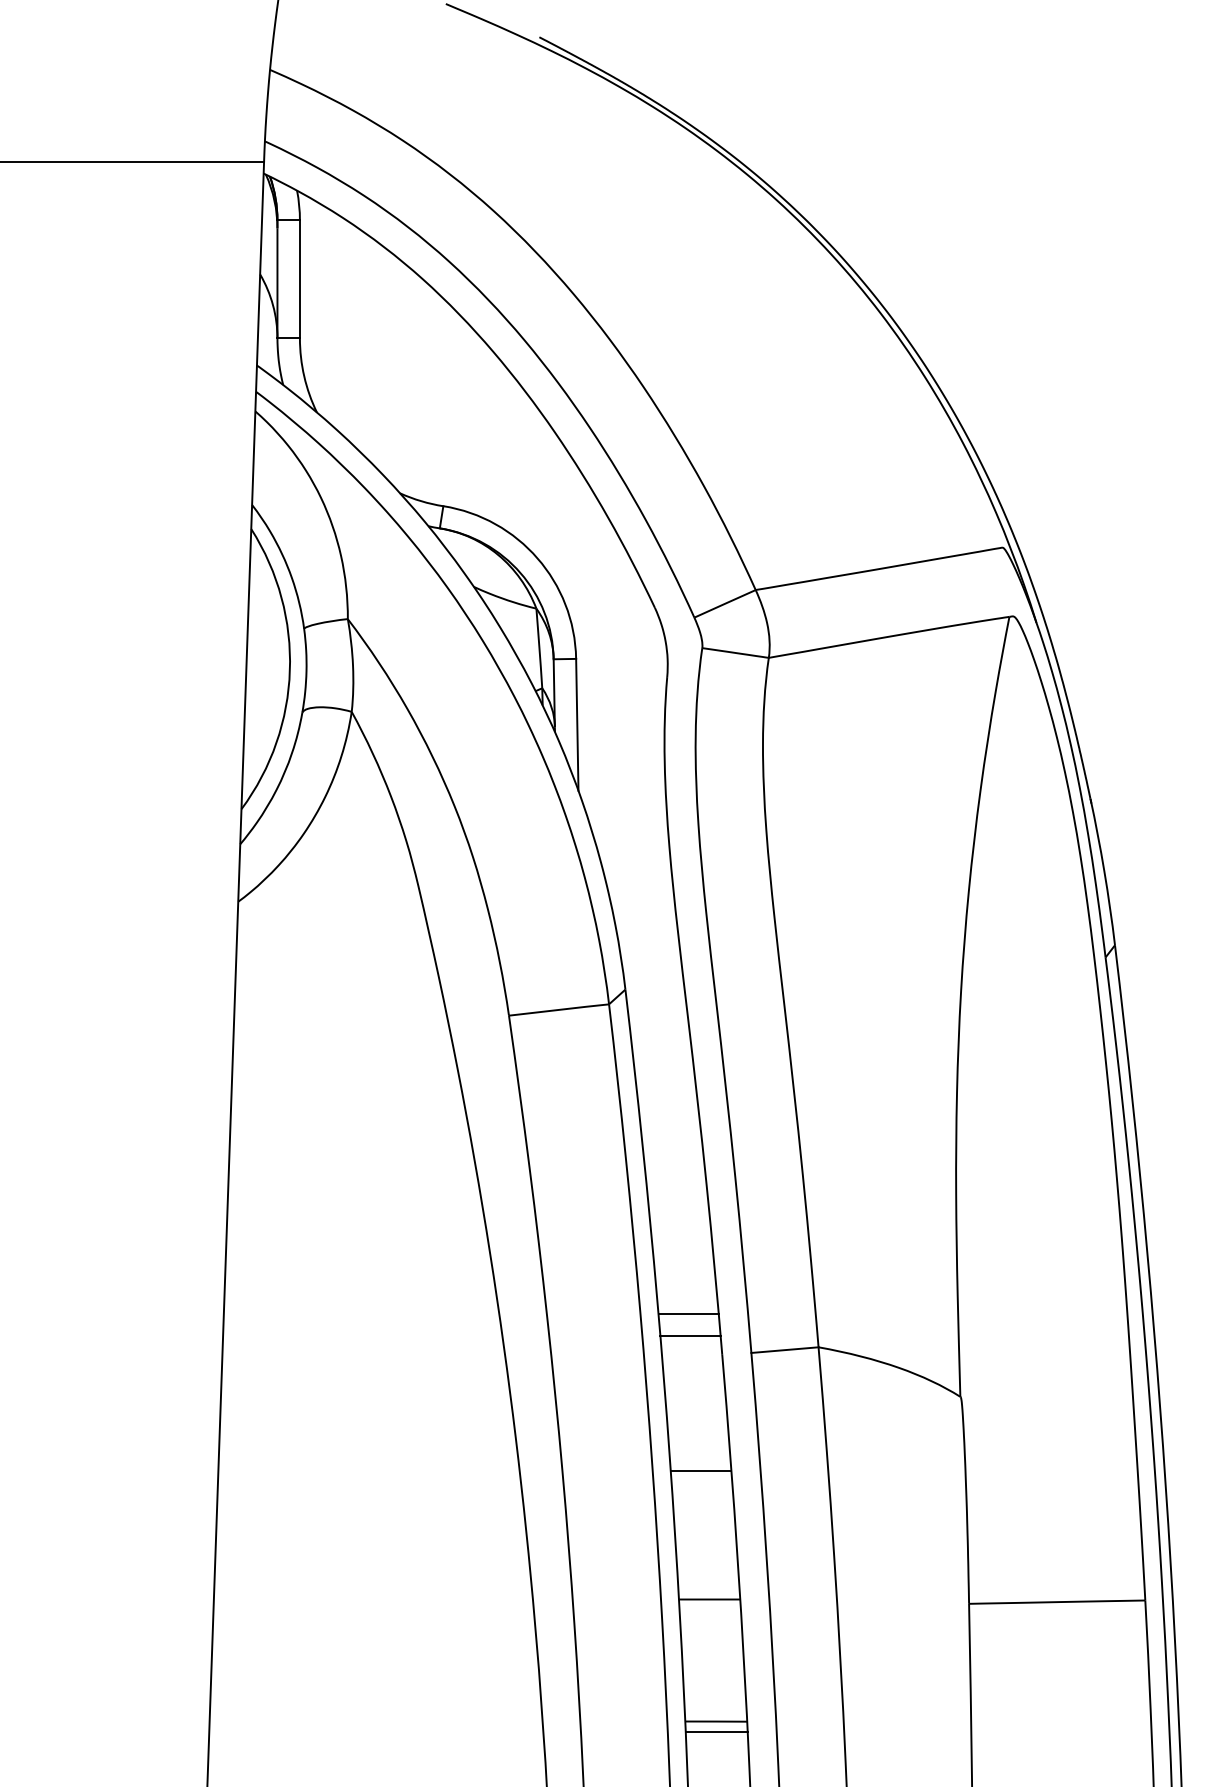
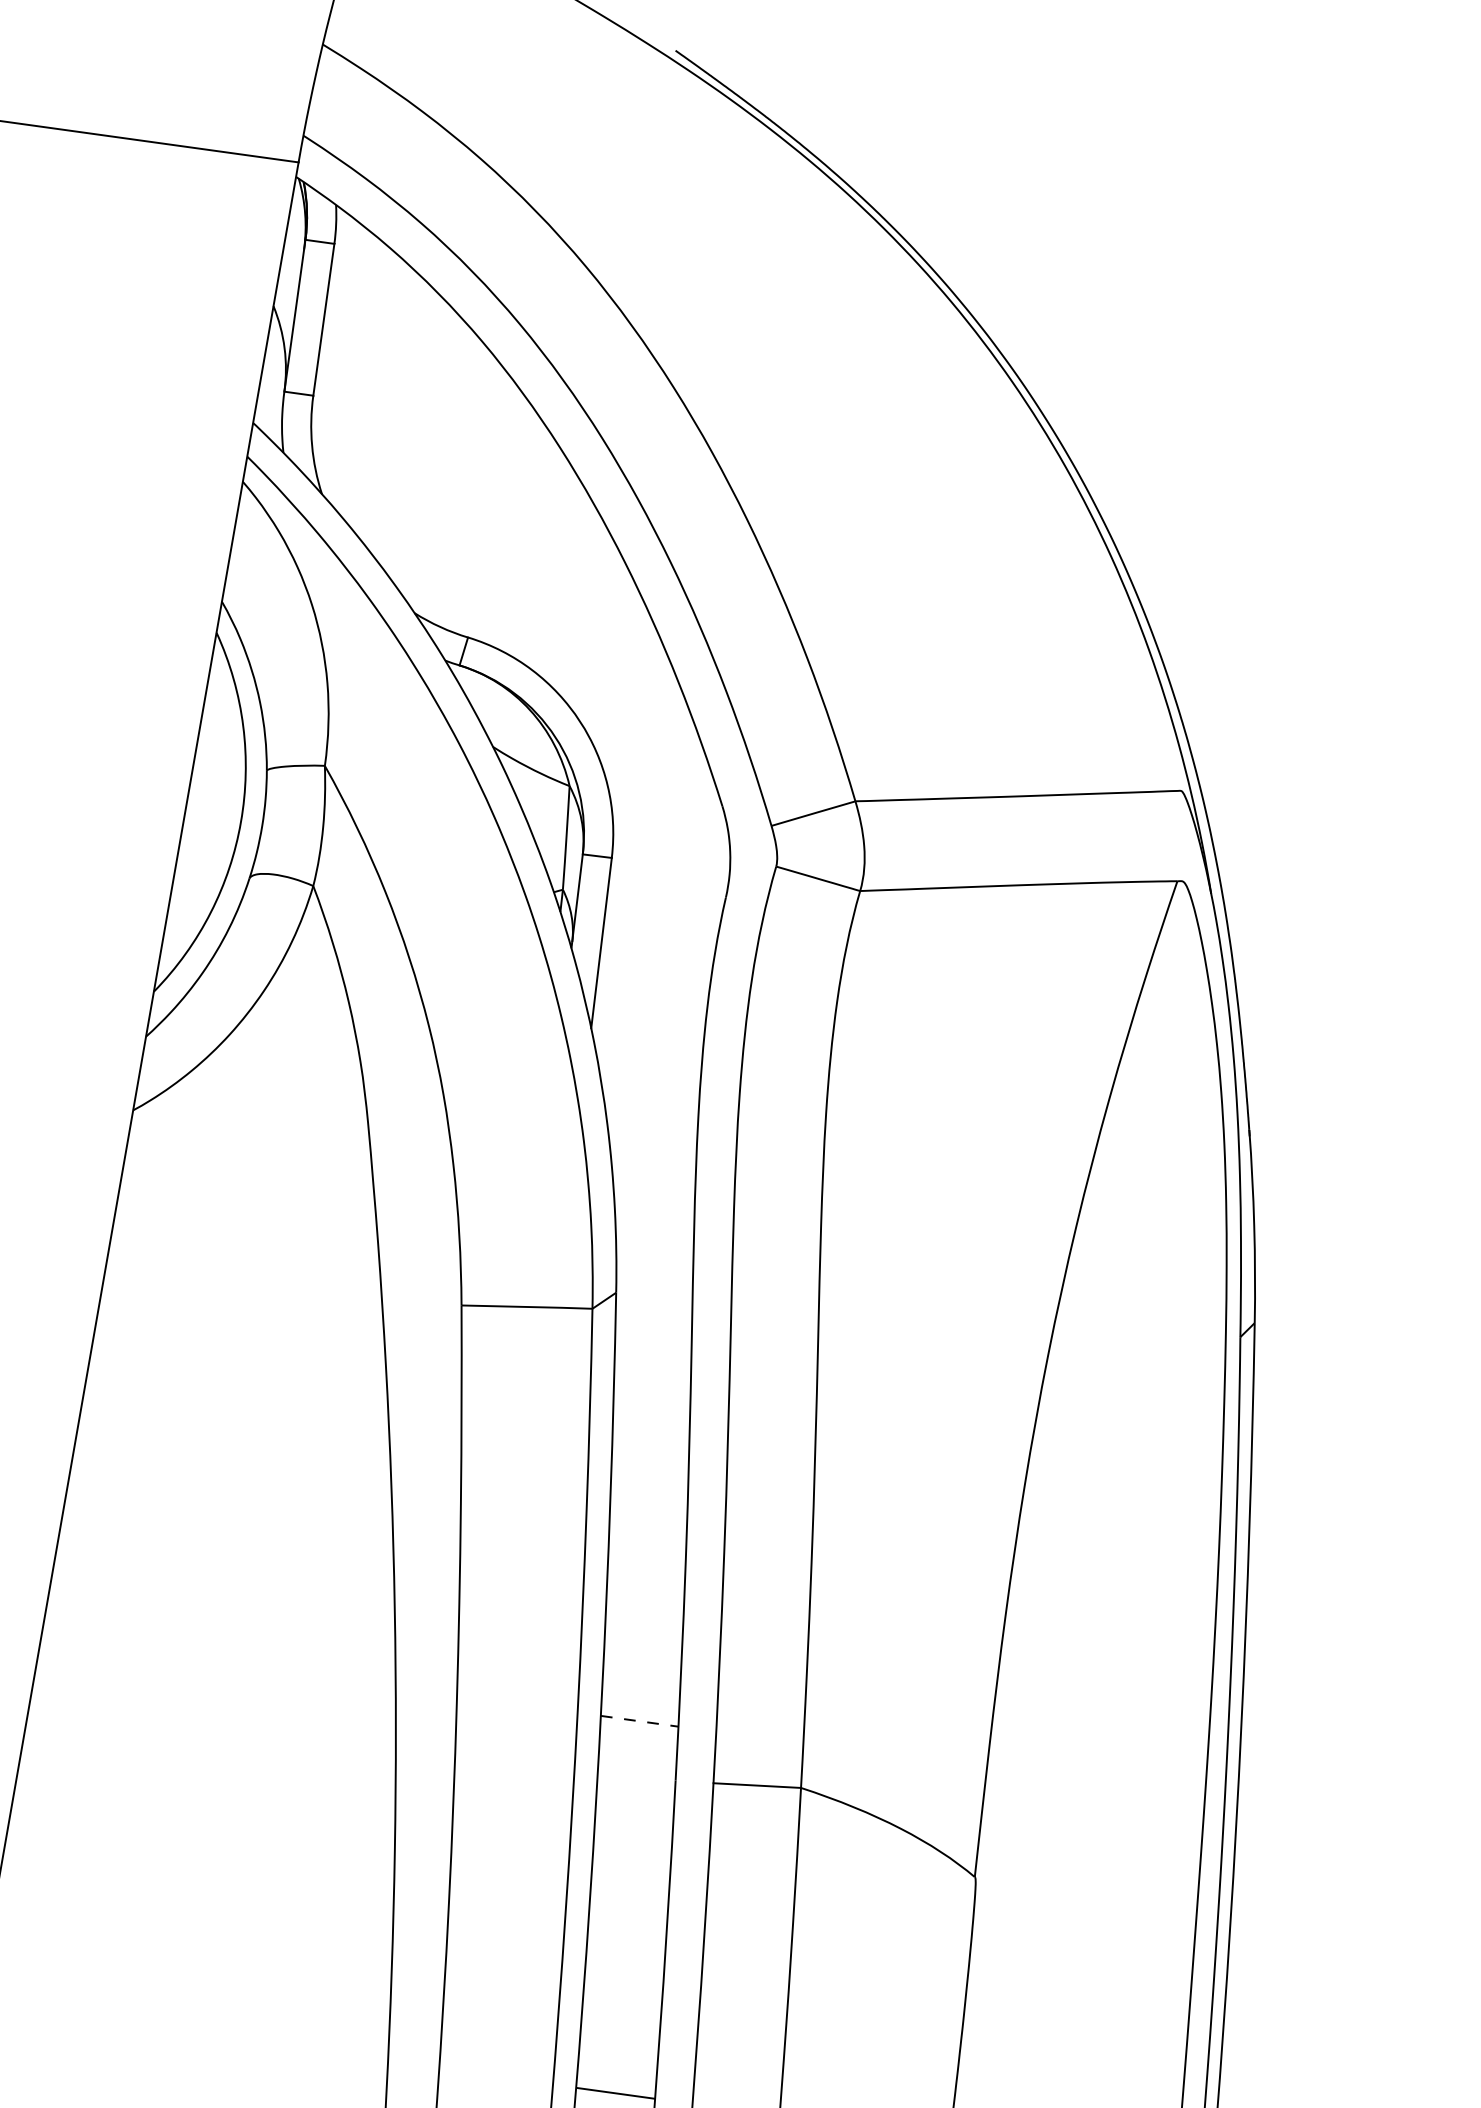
line: (689, 1313) -> (640, 1721), solid -> dashed
line: (690, 1336) -> (638, 1751), removed
line: (700, 1470) -> (626, 1925), removed

